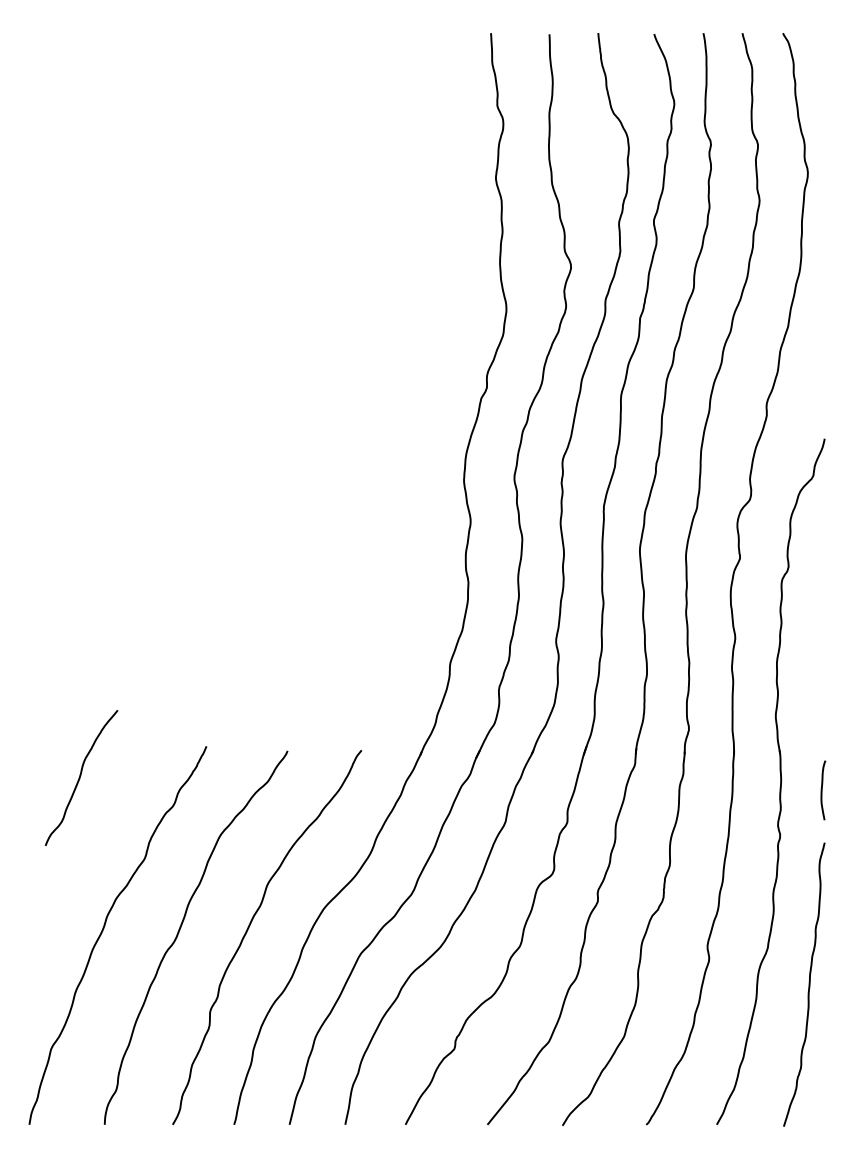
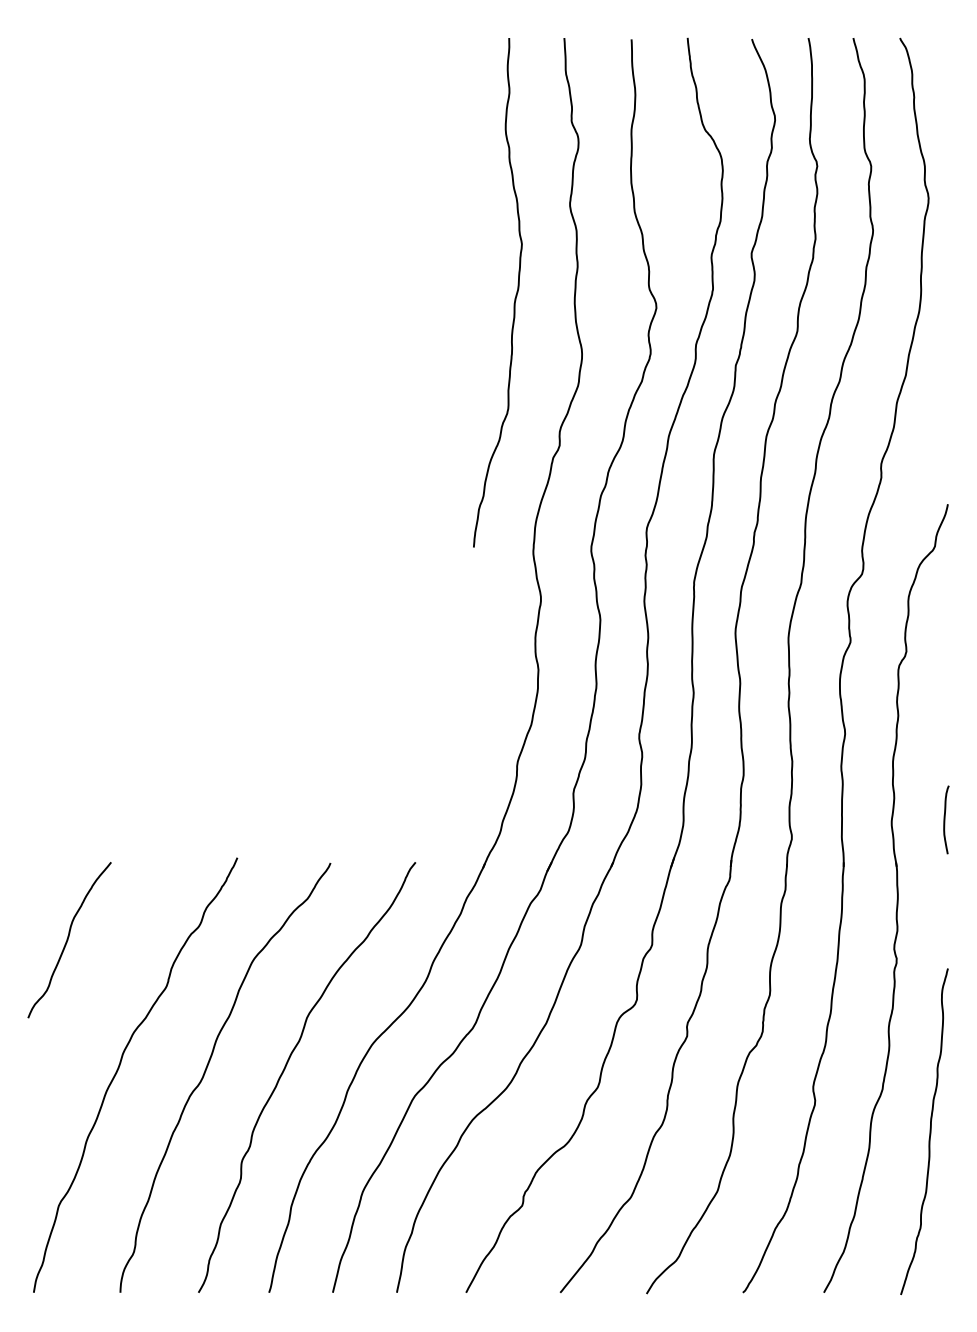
curve: (447, 259) -> (514, 298), added
curve: (80, 777) -> (68, 939), moved
curve: (822, 790) -> (945, 820), moved

